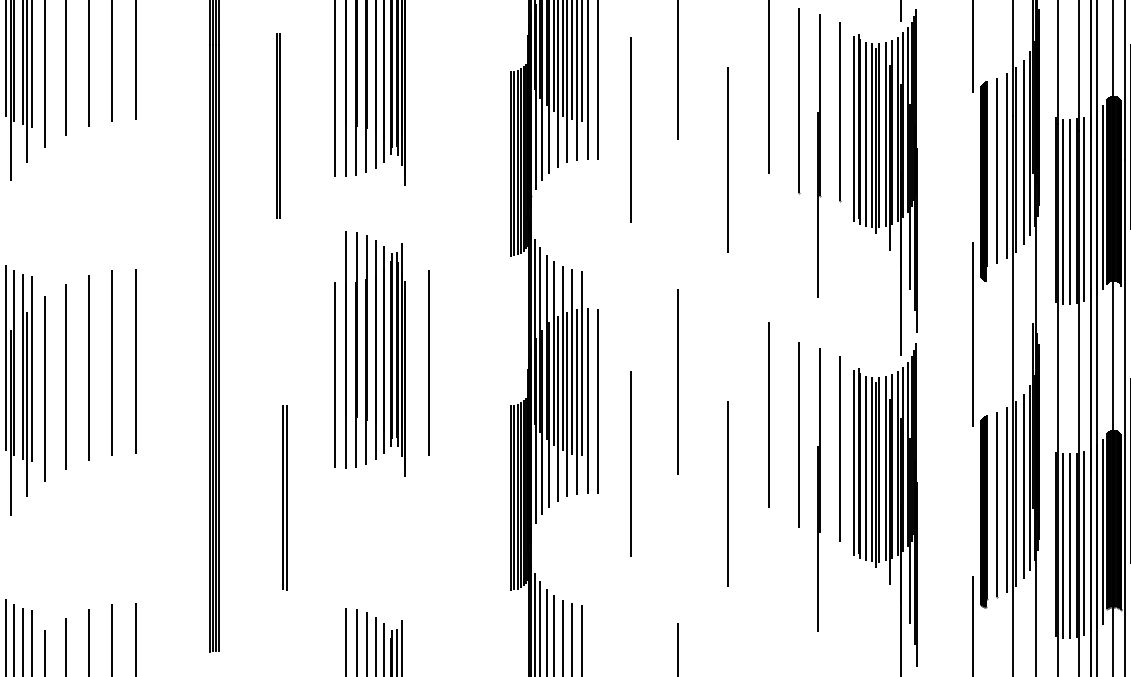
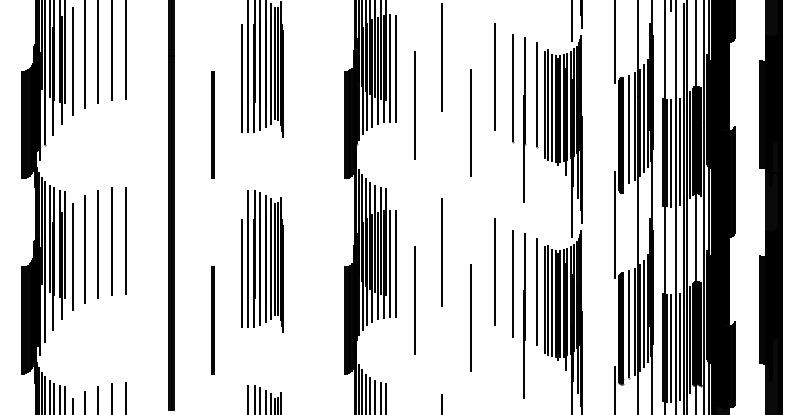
line: (277, 124) -> (212, 124), moved
part: (370, 354) -> (262, 261), moved
line: (428, 362) -> (296, 241), removed

